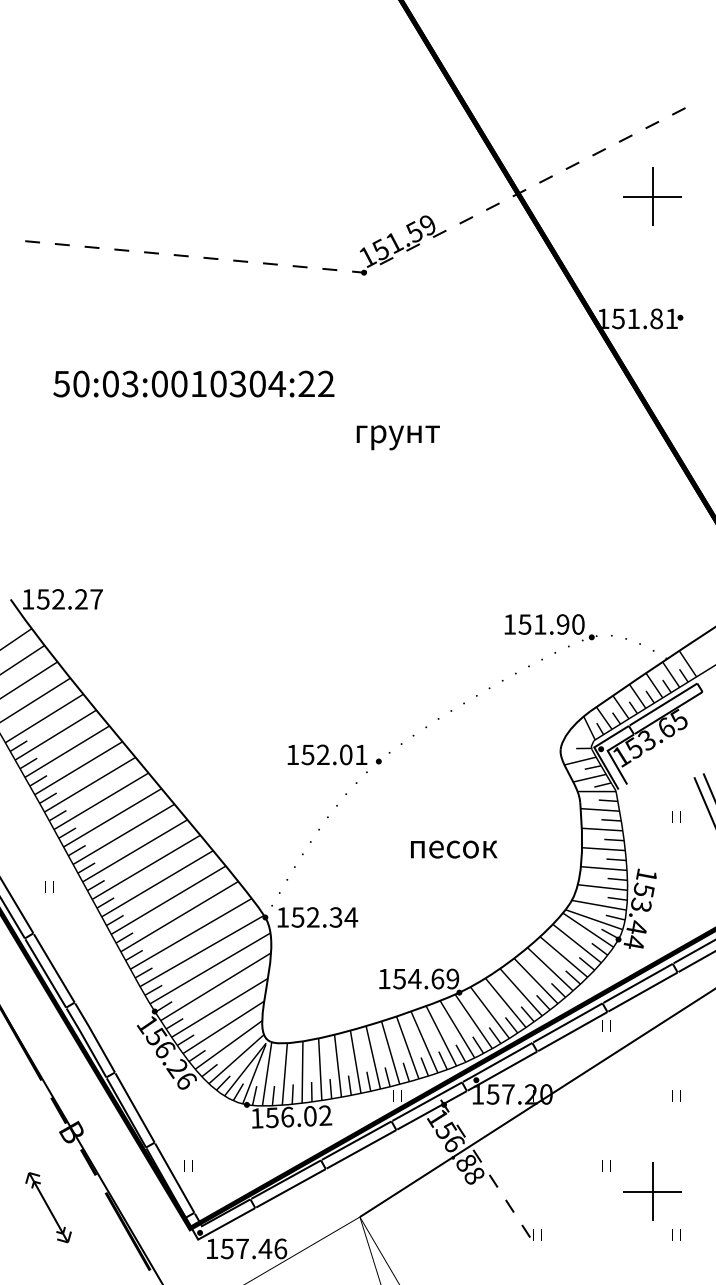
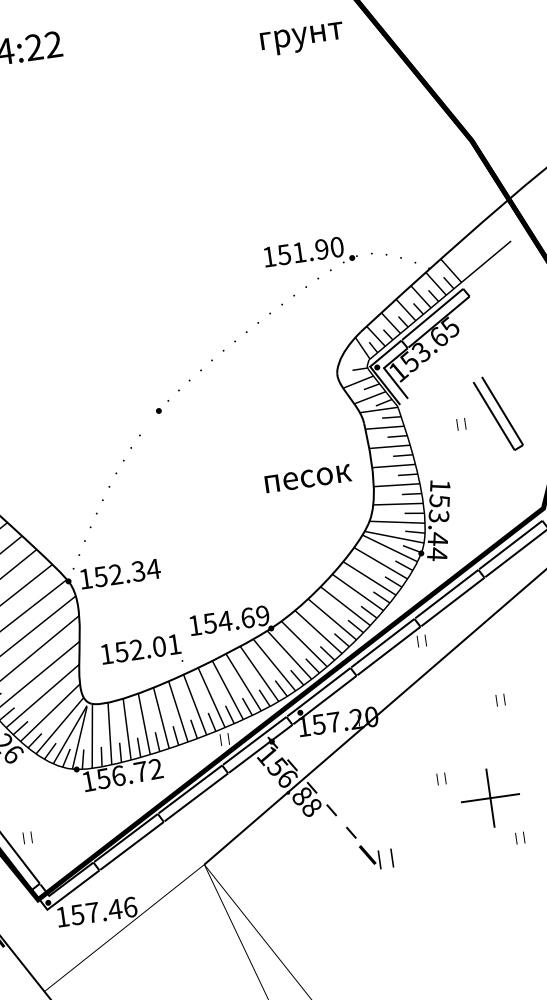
text: (397, 437) -> (301, 39), moved
text: (327, 758) -> (141, 652), moved
text: (454, 849) -> (308, 478), moved
text: (309, 1116) -> (140, 772), 156.02 -> 156.72
part: (531, 1232) -> (376, 855), size x1.6

